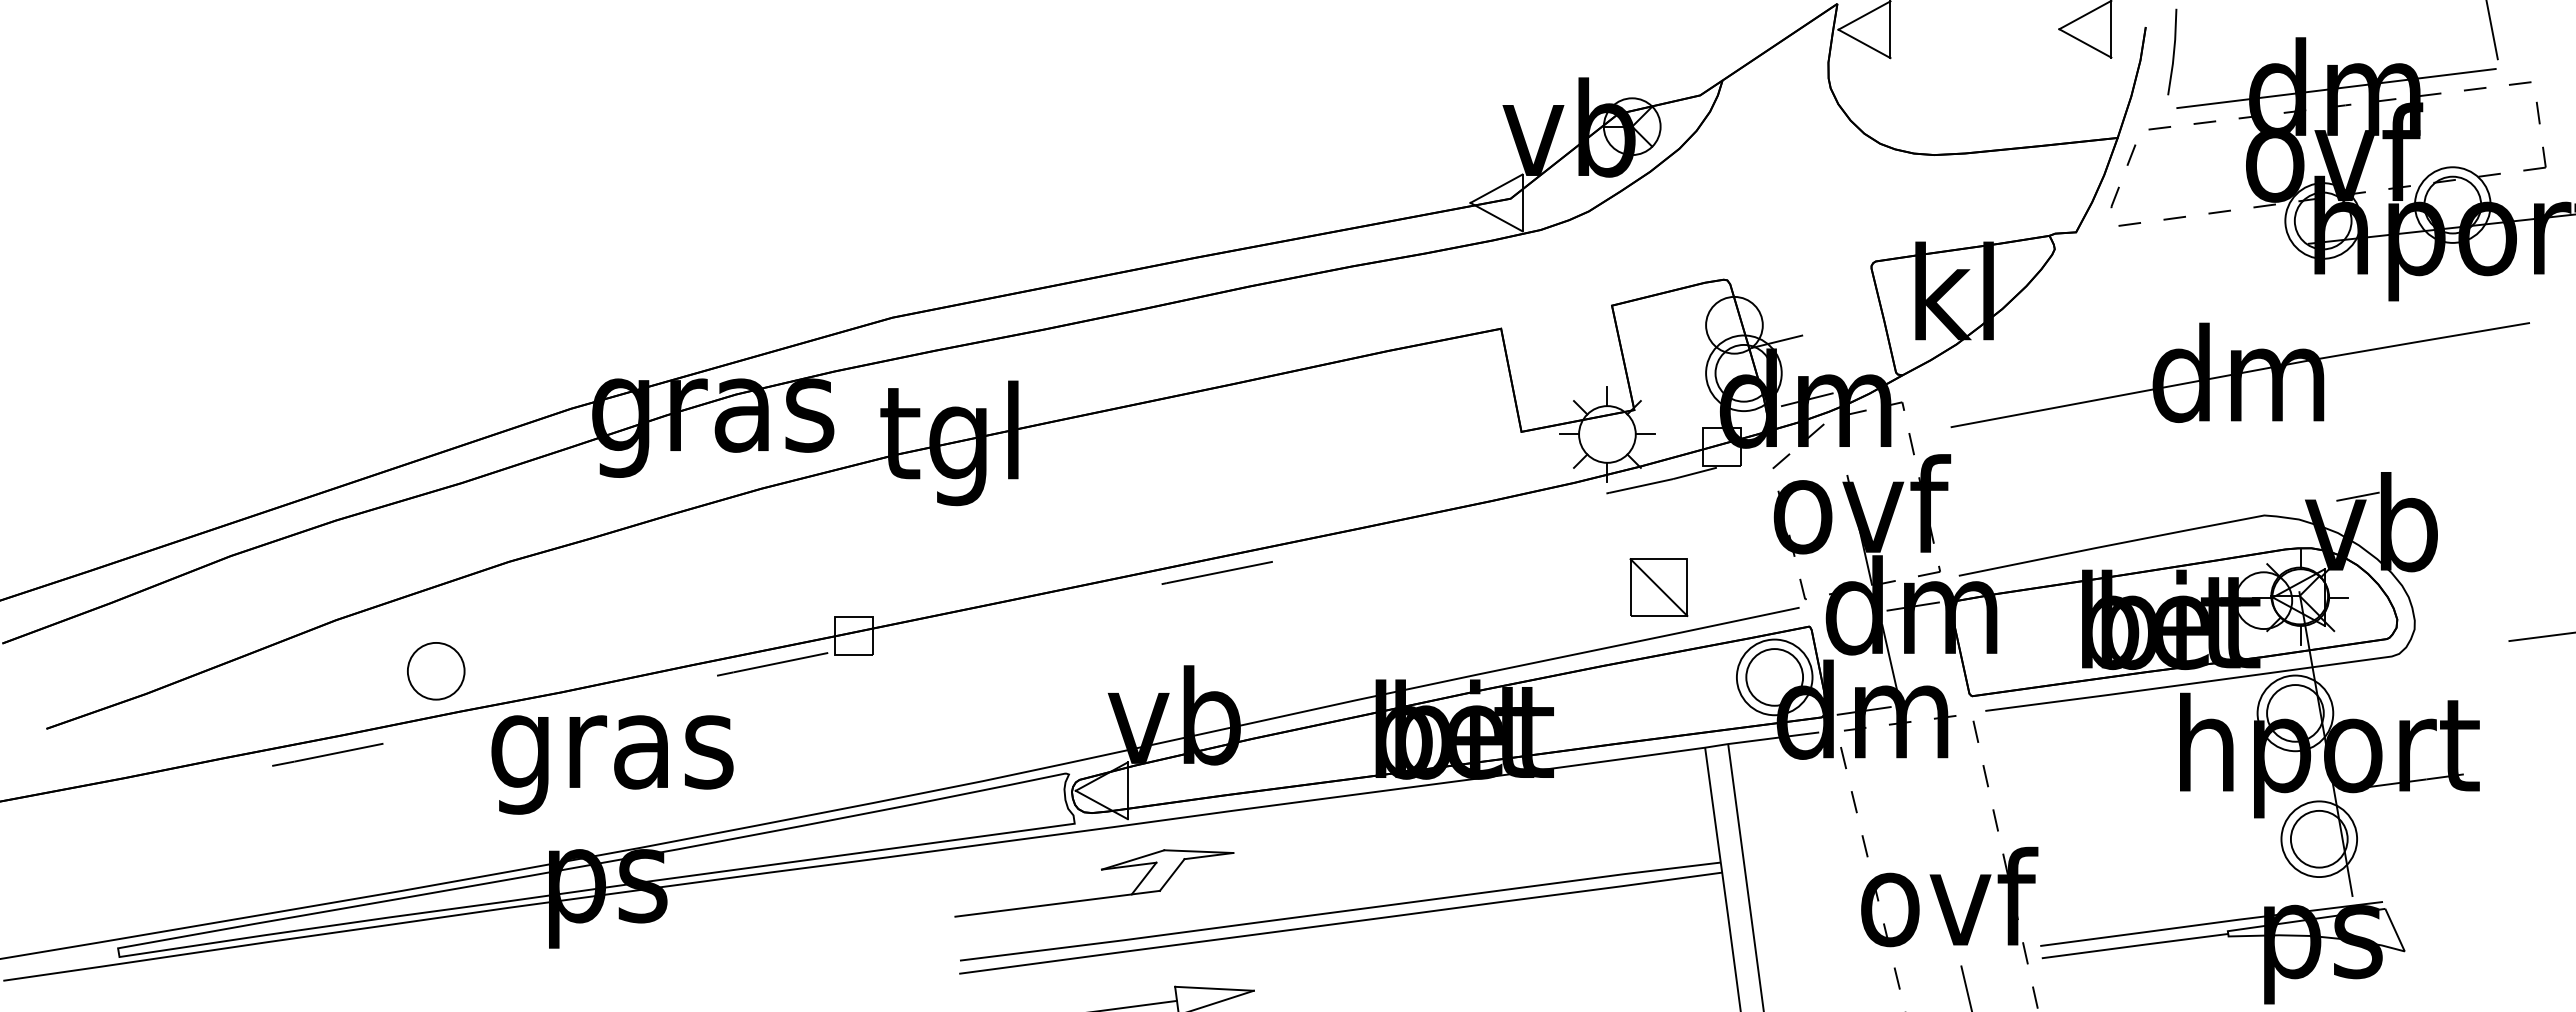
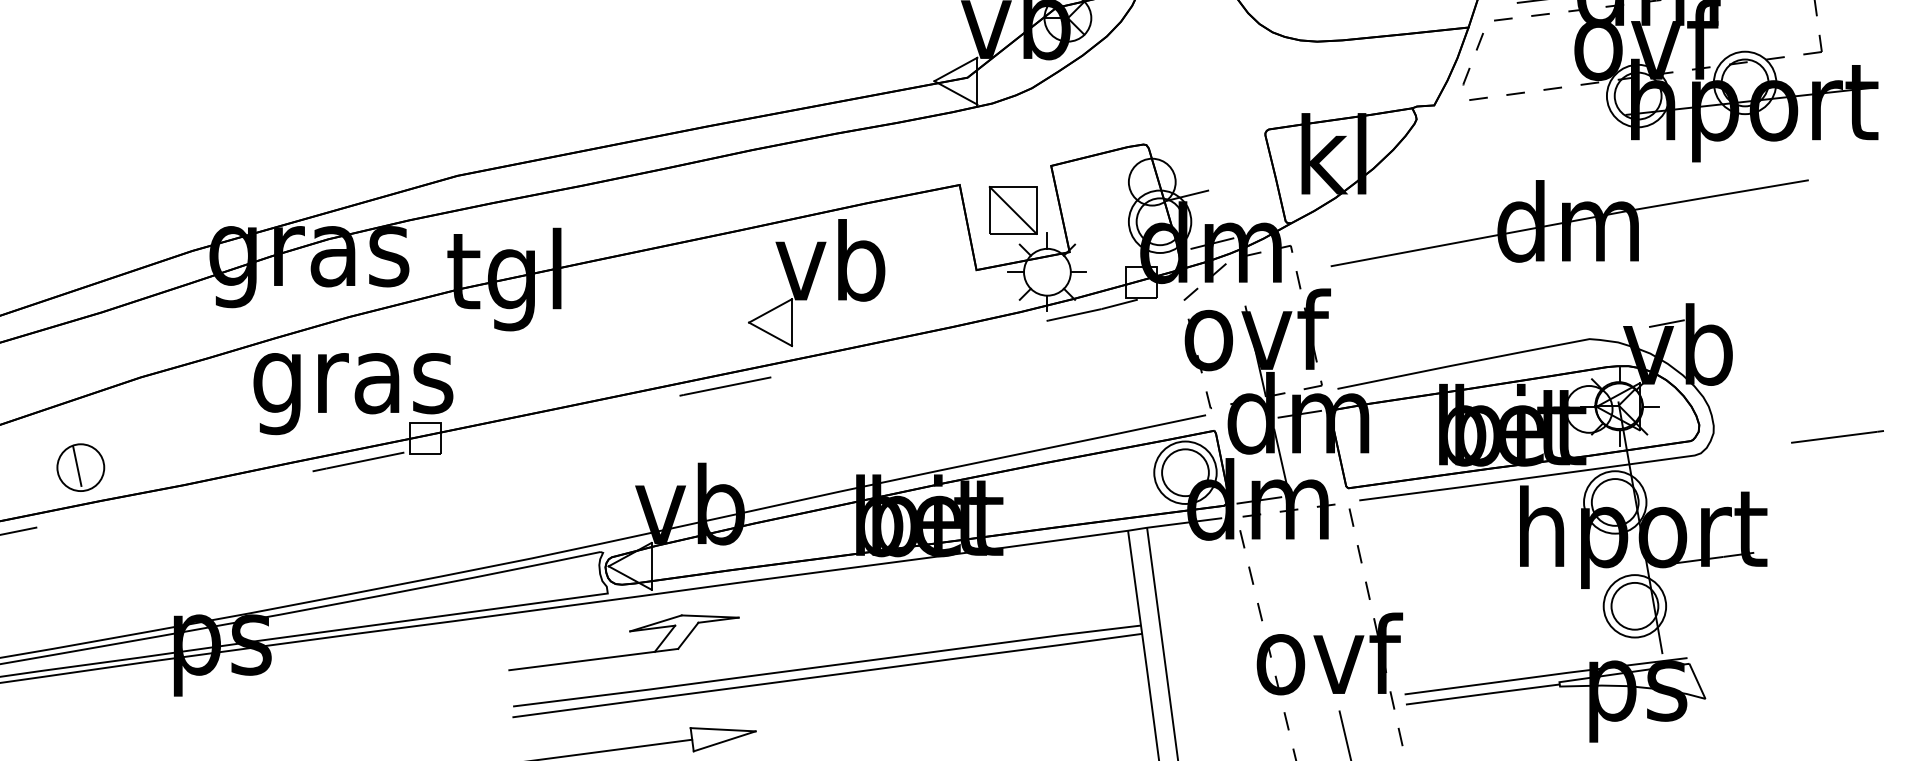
part: (1327, 447) -> (816, 283), added
part: (1658, 587) -> (1012, 210), moved
line: (431, 669) -> (76, 466), added
text: (612, 764) -> (353, 393), moved

